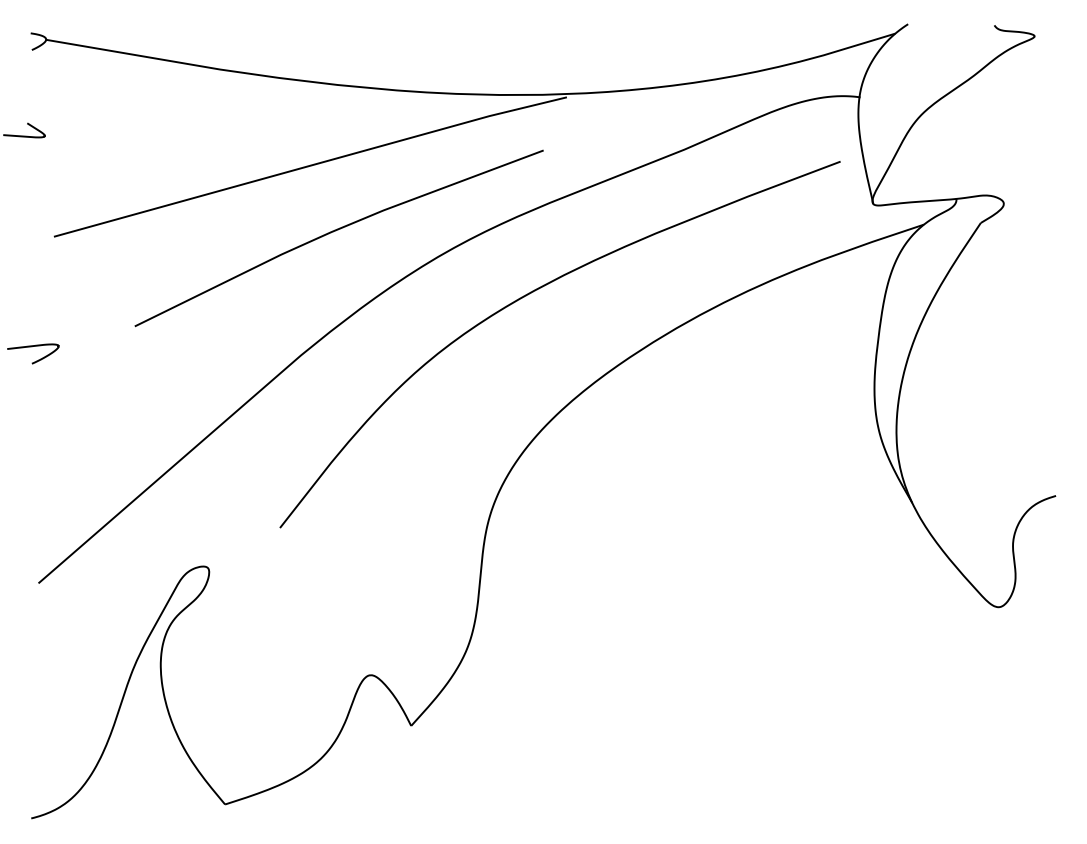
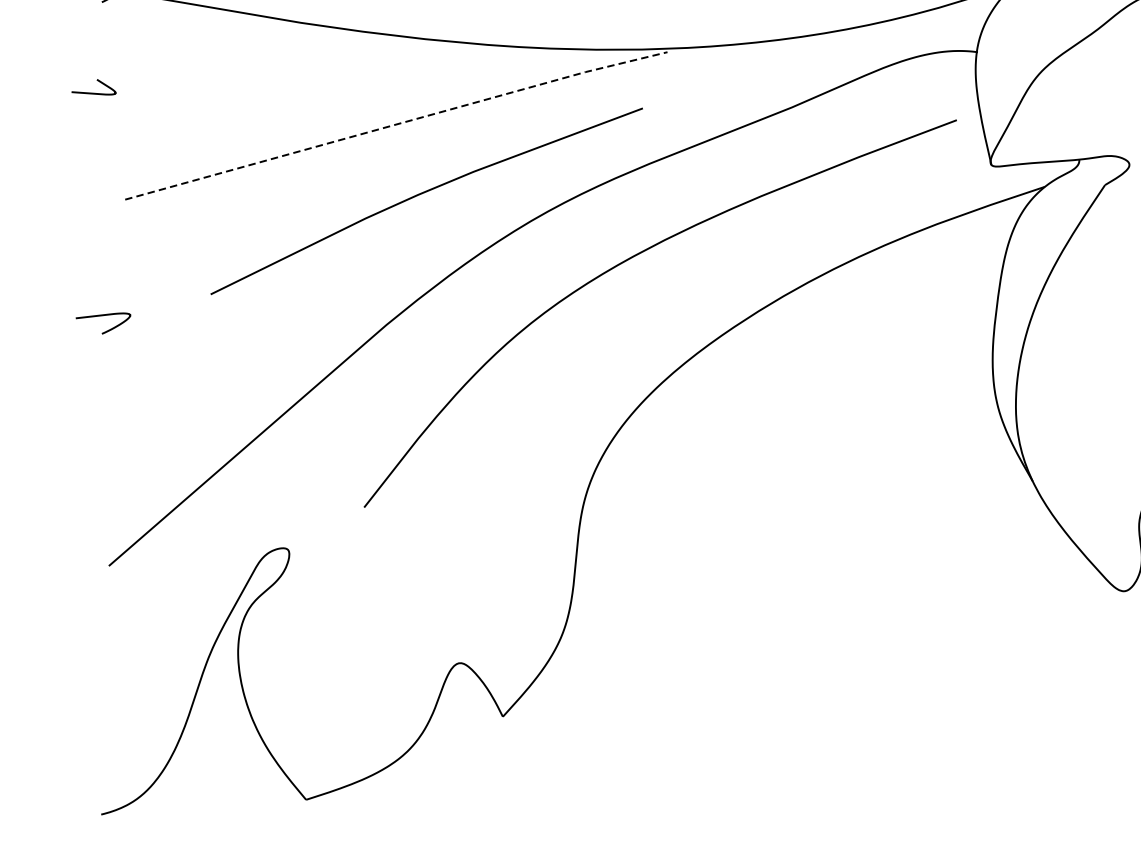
line: (311, 165) -> (397, 124), solid -> dashed

